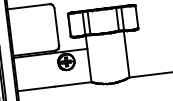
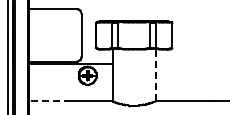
line: (126, 54) -> (155, 75), solid -> dashed
line: (36, 88) -> (50, 101), solid -> dashed

